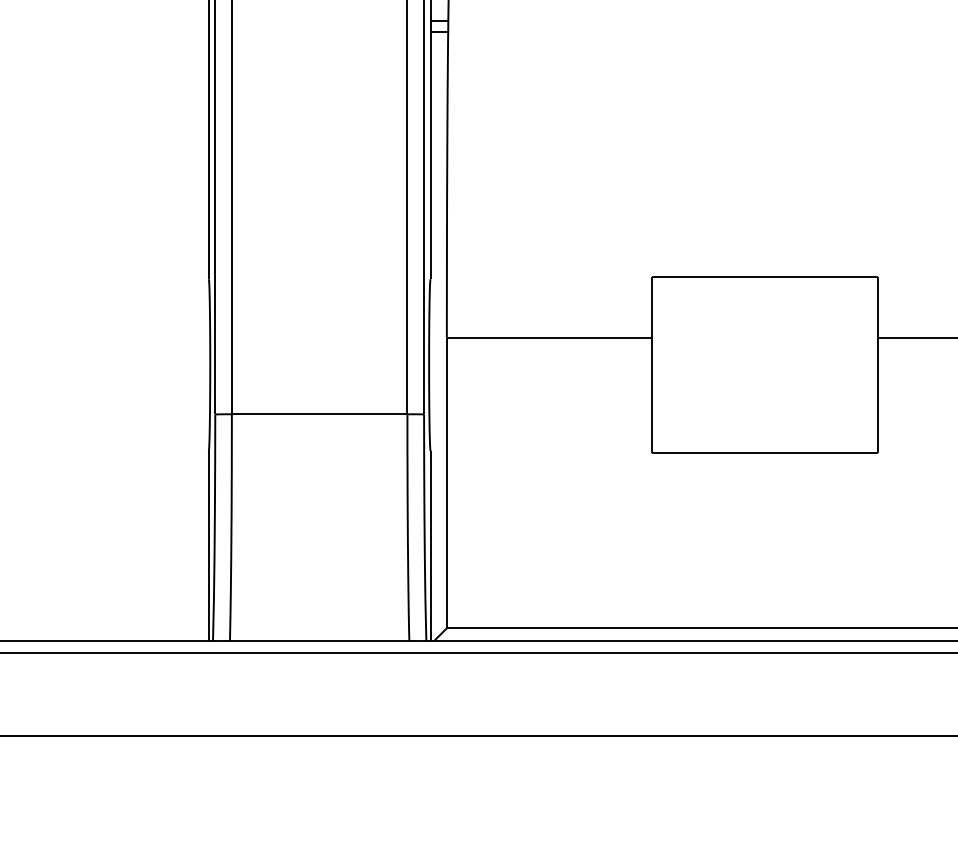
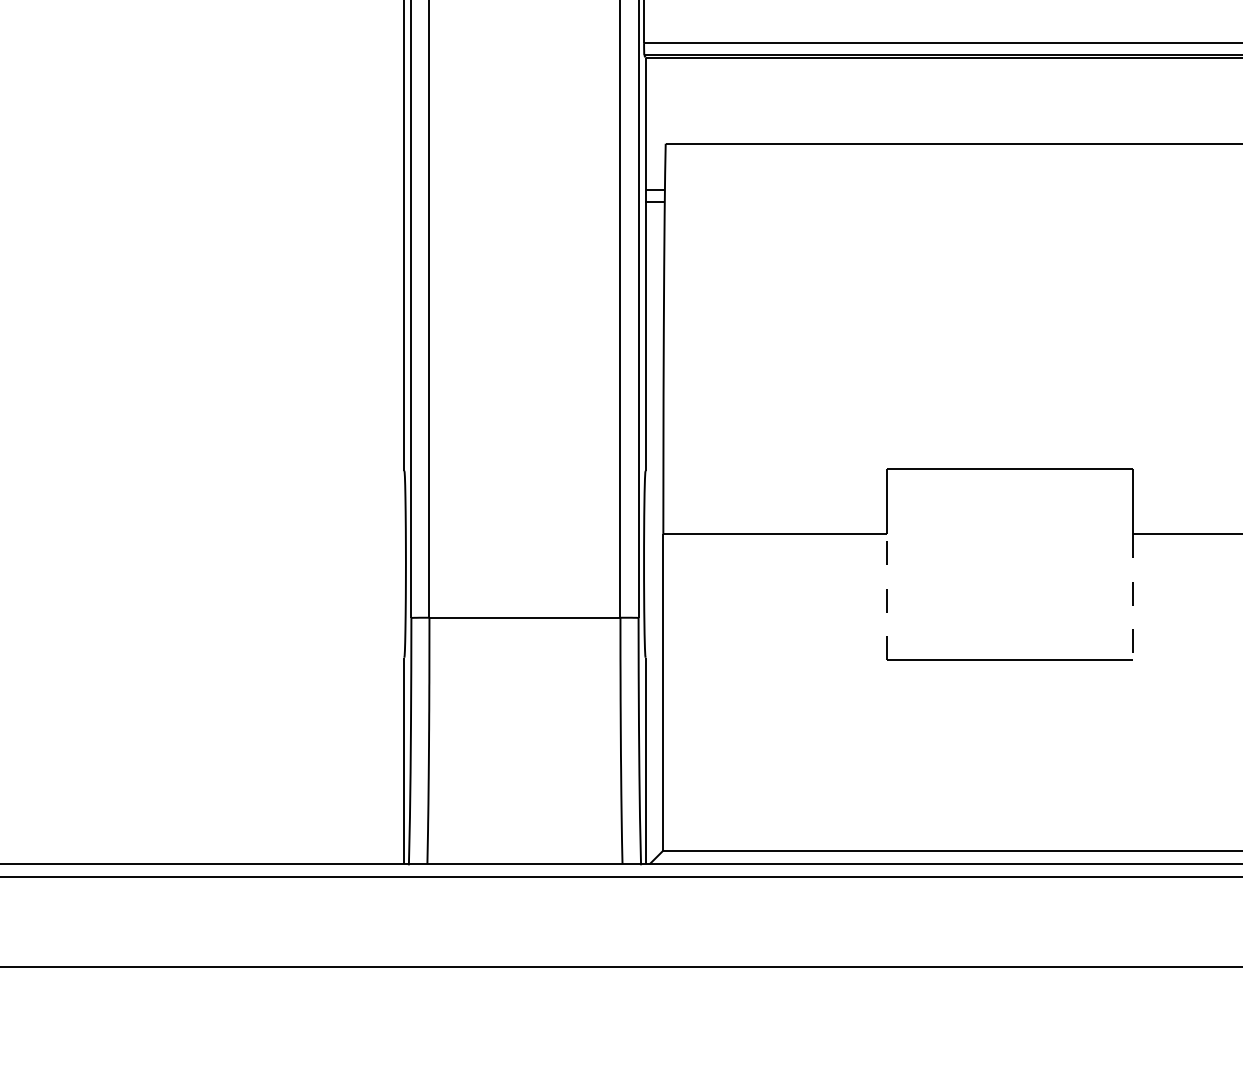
line: (651, 395) -> (886, 597), solid -> dashed
line: (878, 395) -> (1132, 597), solid -> dashed

